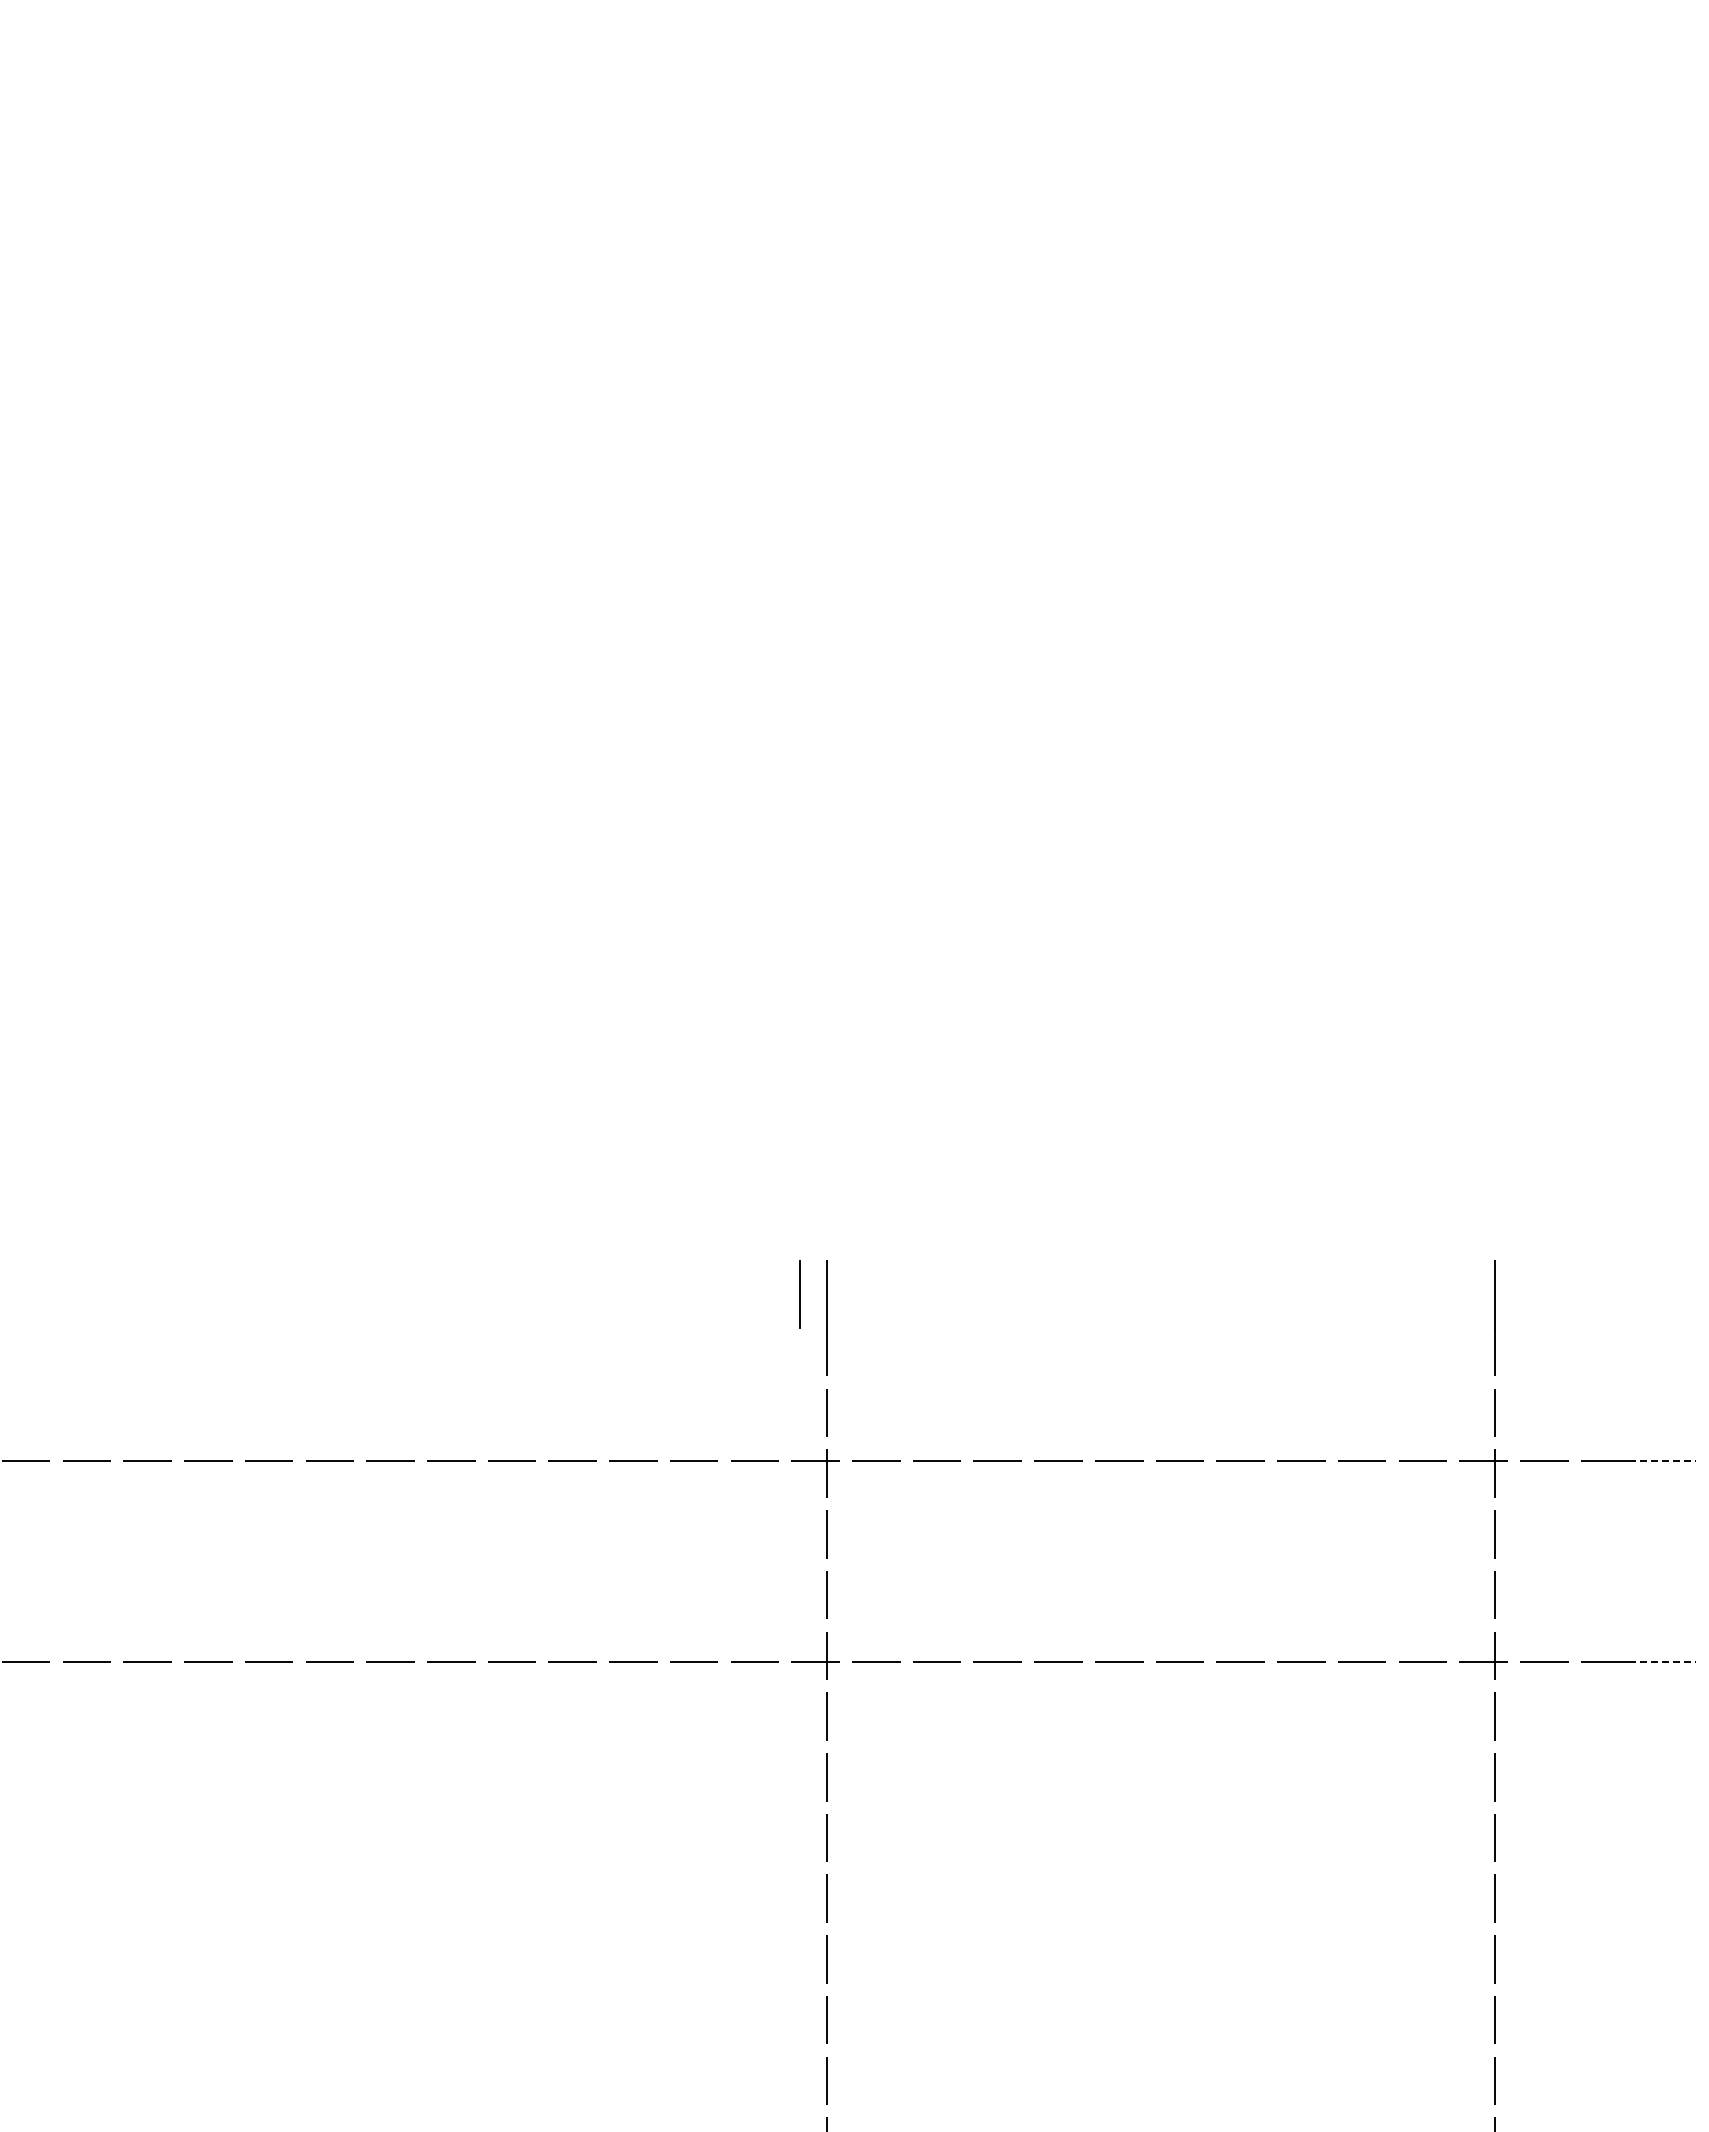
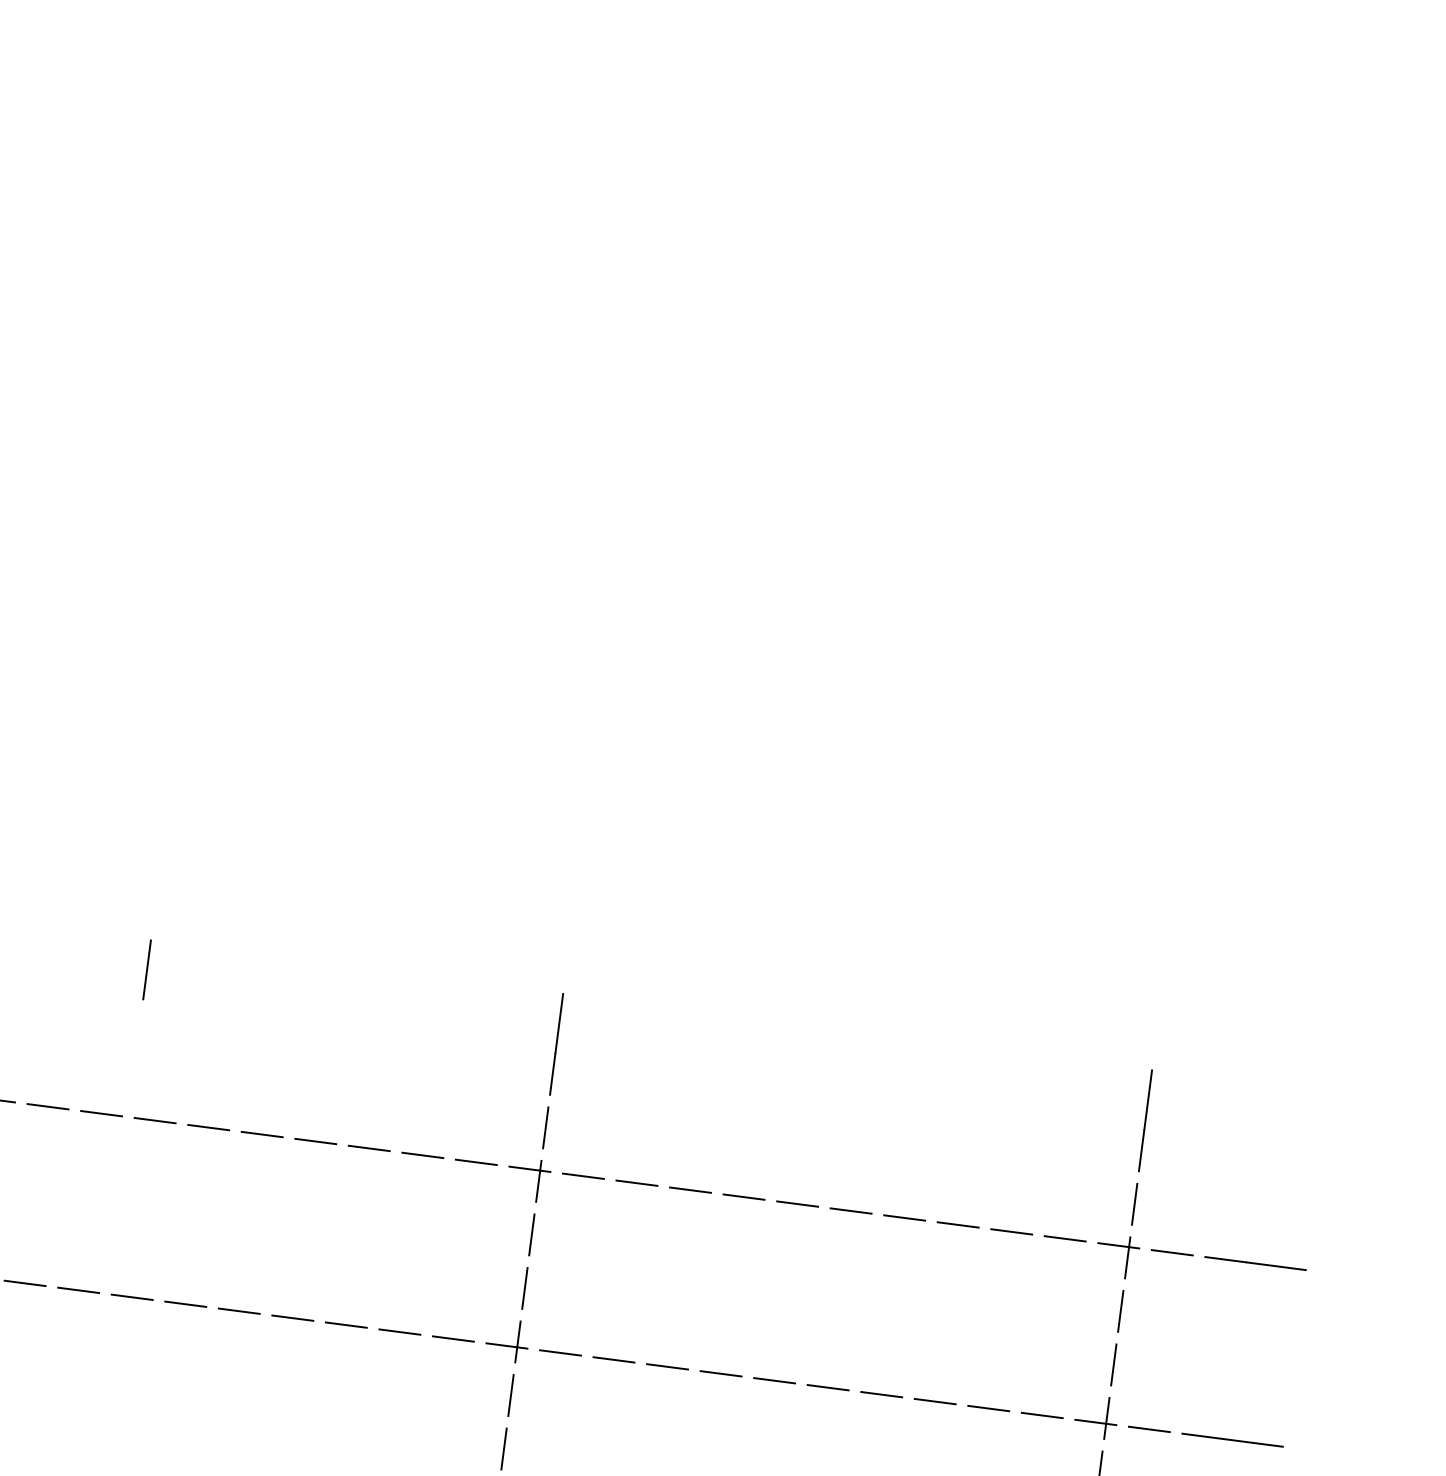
line: (799, 1294) -> (146, 969), moved
line: (1662, 1461) -> (1276, 1266), dashed -> solid
line: (1662, 1661) -> (1253, 1442), dashed -> solid

